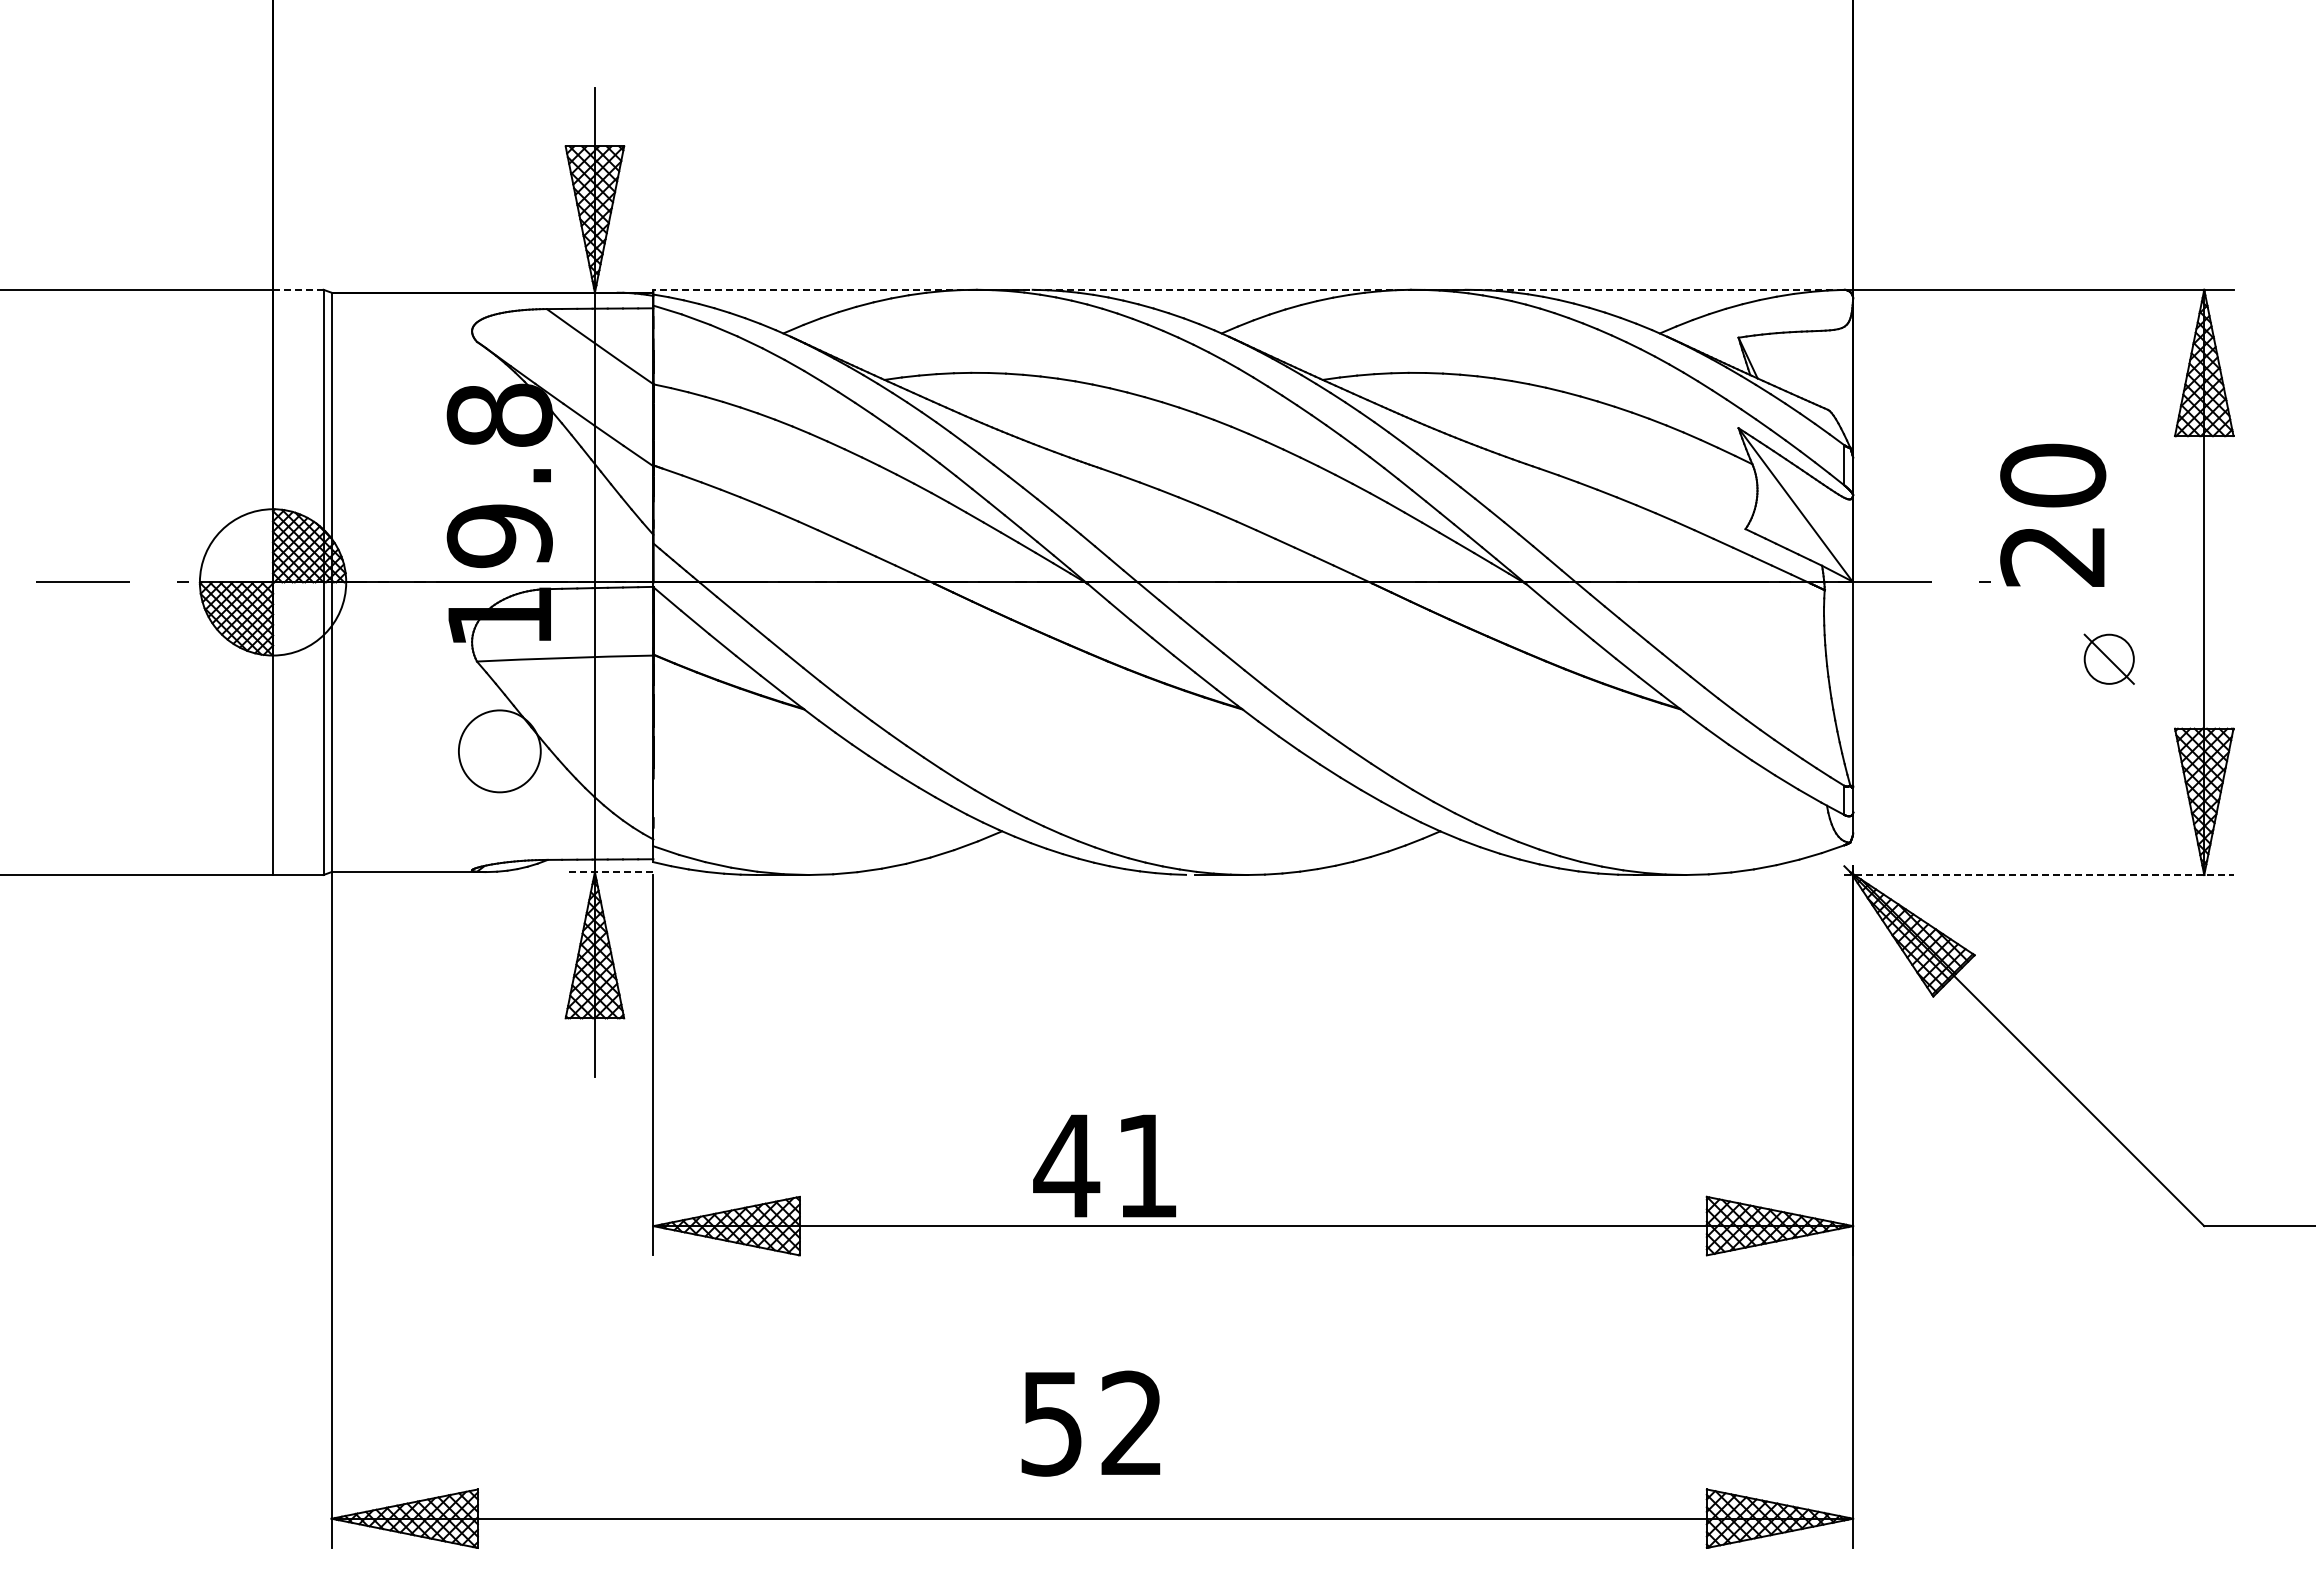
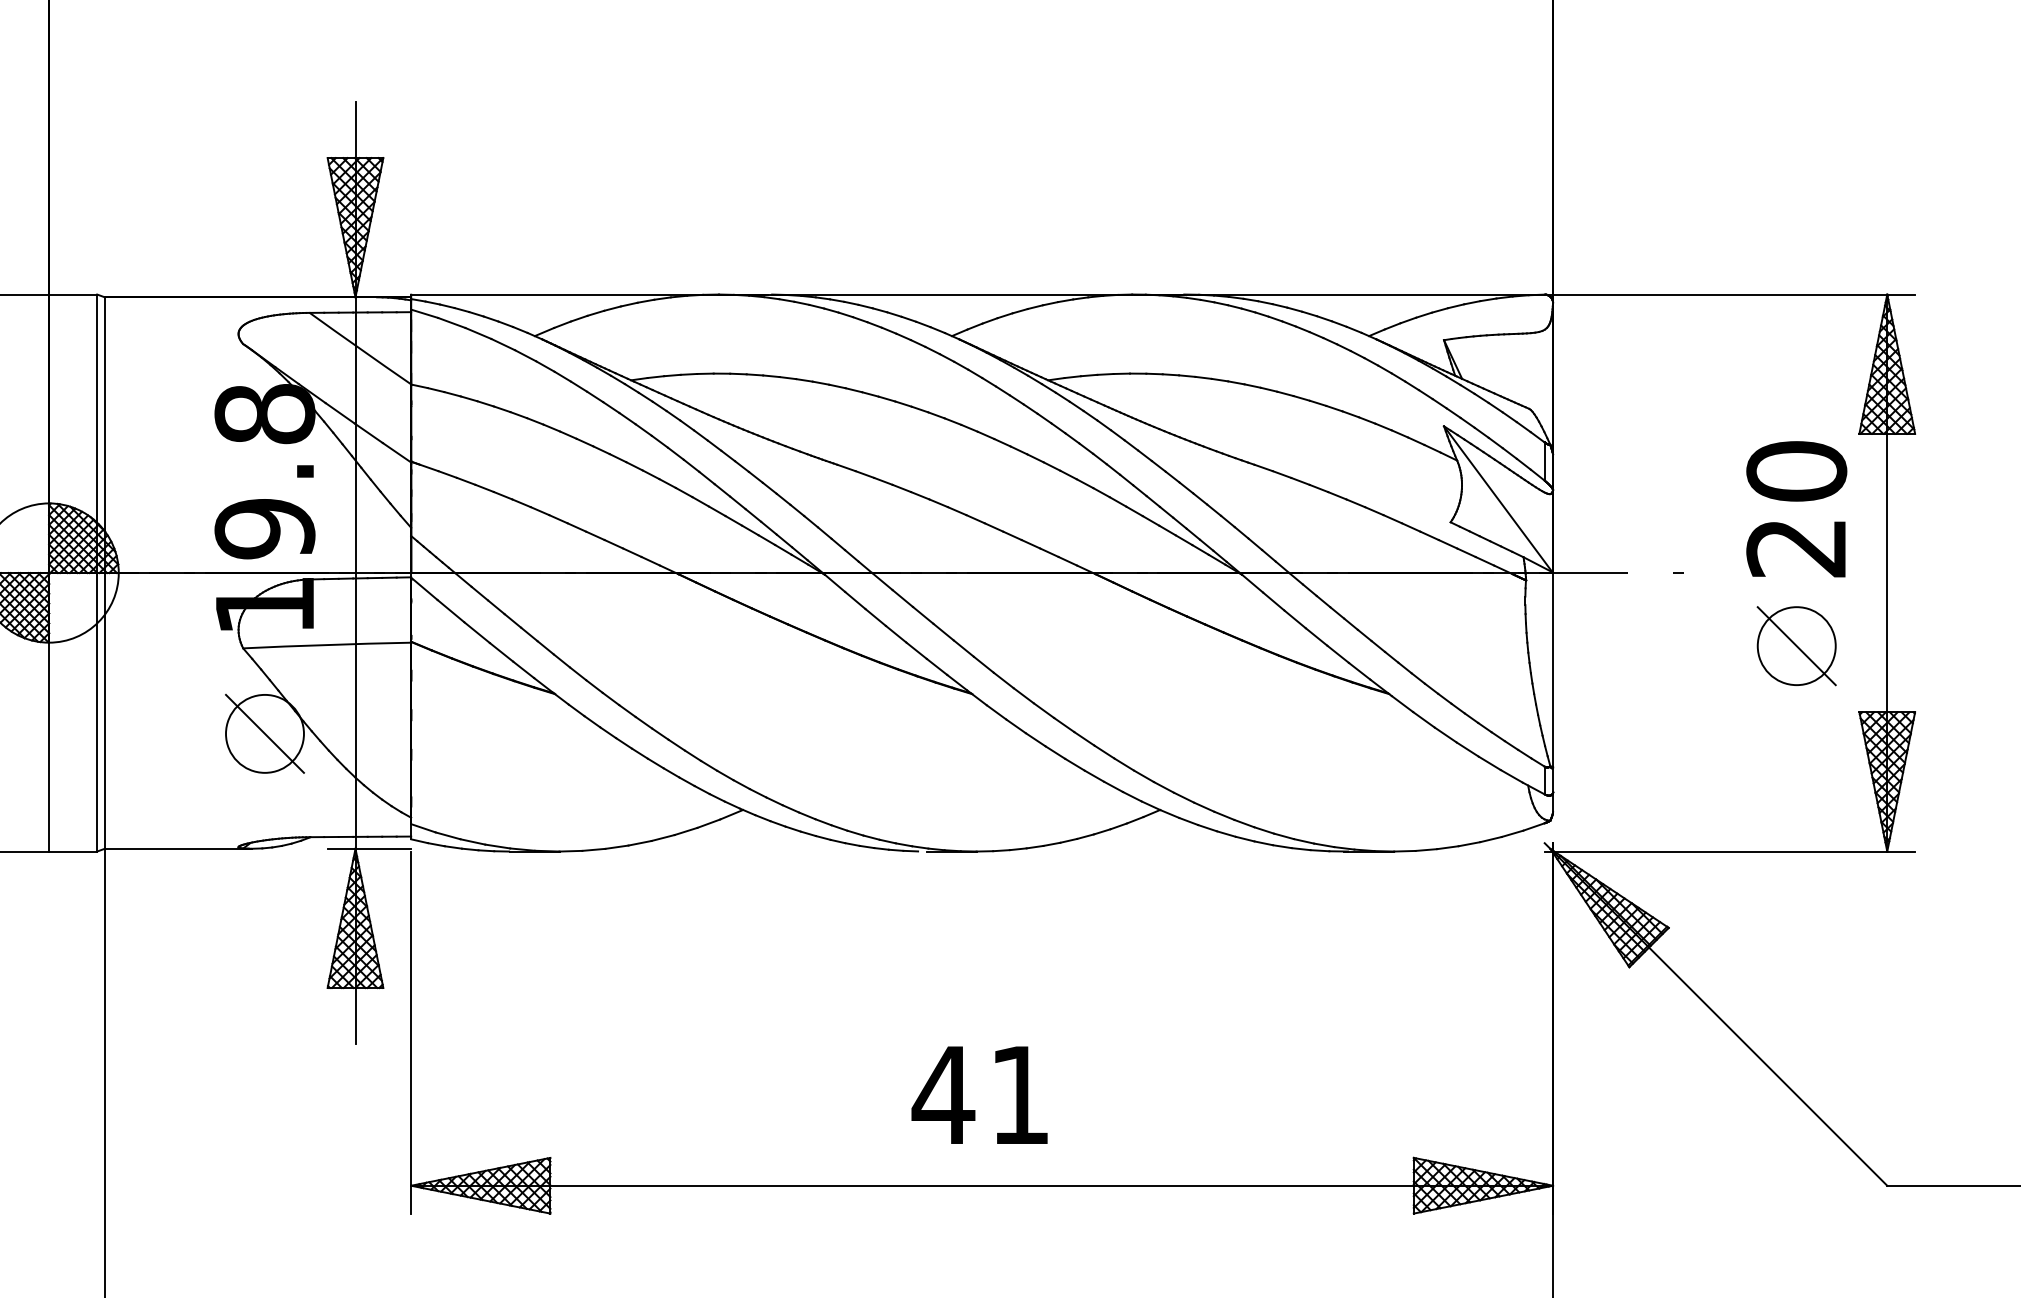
line: (298, 289) -> (73, 294), dashed -> solid
line: (1248, 289) -> (977, 294), dashed -> solid
text: (2053, 514) -> (1797, 508), moved
part: (2109, 659) -> (1797, 646), size x1.67
line: (499, 751) -> (264, 733), added
line: (609, 872) -> (369, 849), dashed -> solid
line: (2038, 875) -> (1729, 852), dashed -> solid
text: (1104, 1165) -> (979, 1094), moved

